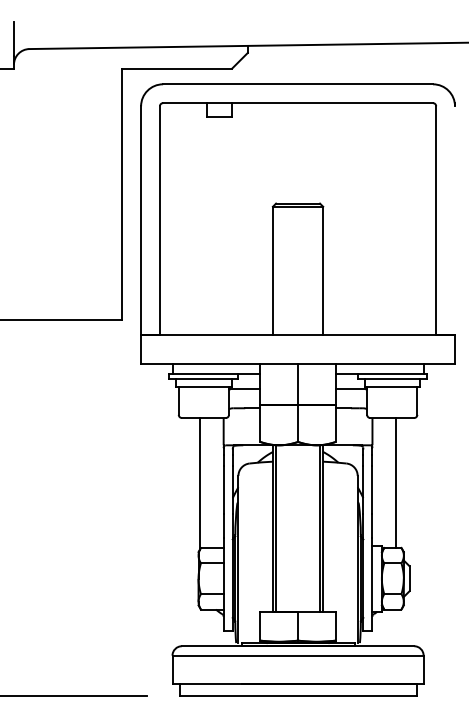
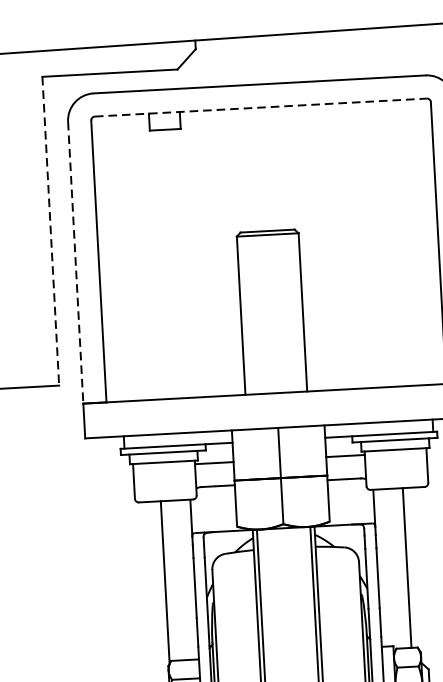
line: (298, 103) -> (261, 107), solid -> dashed
line: (122, 194) -> (51, 231), solid -> dashed
line: (141, 220) -> (76, 262), solid -> dashed

